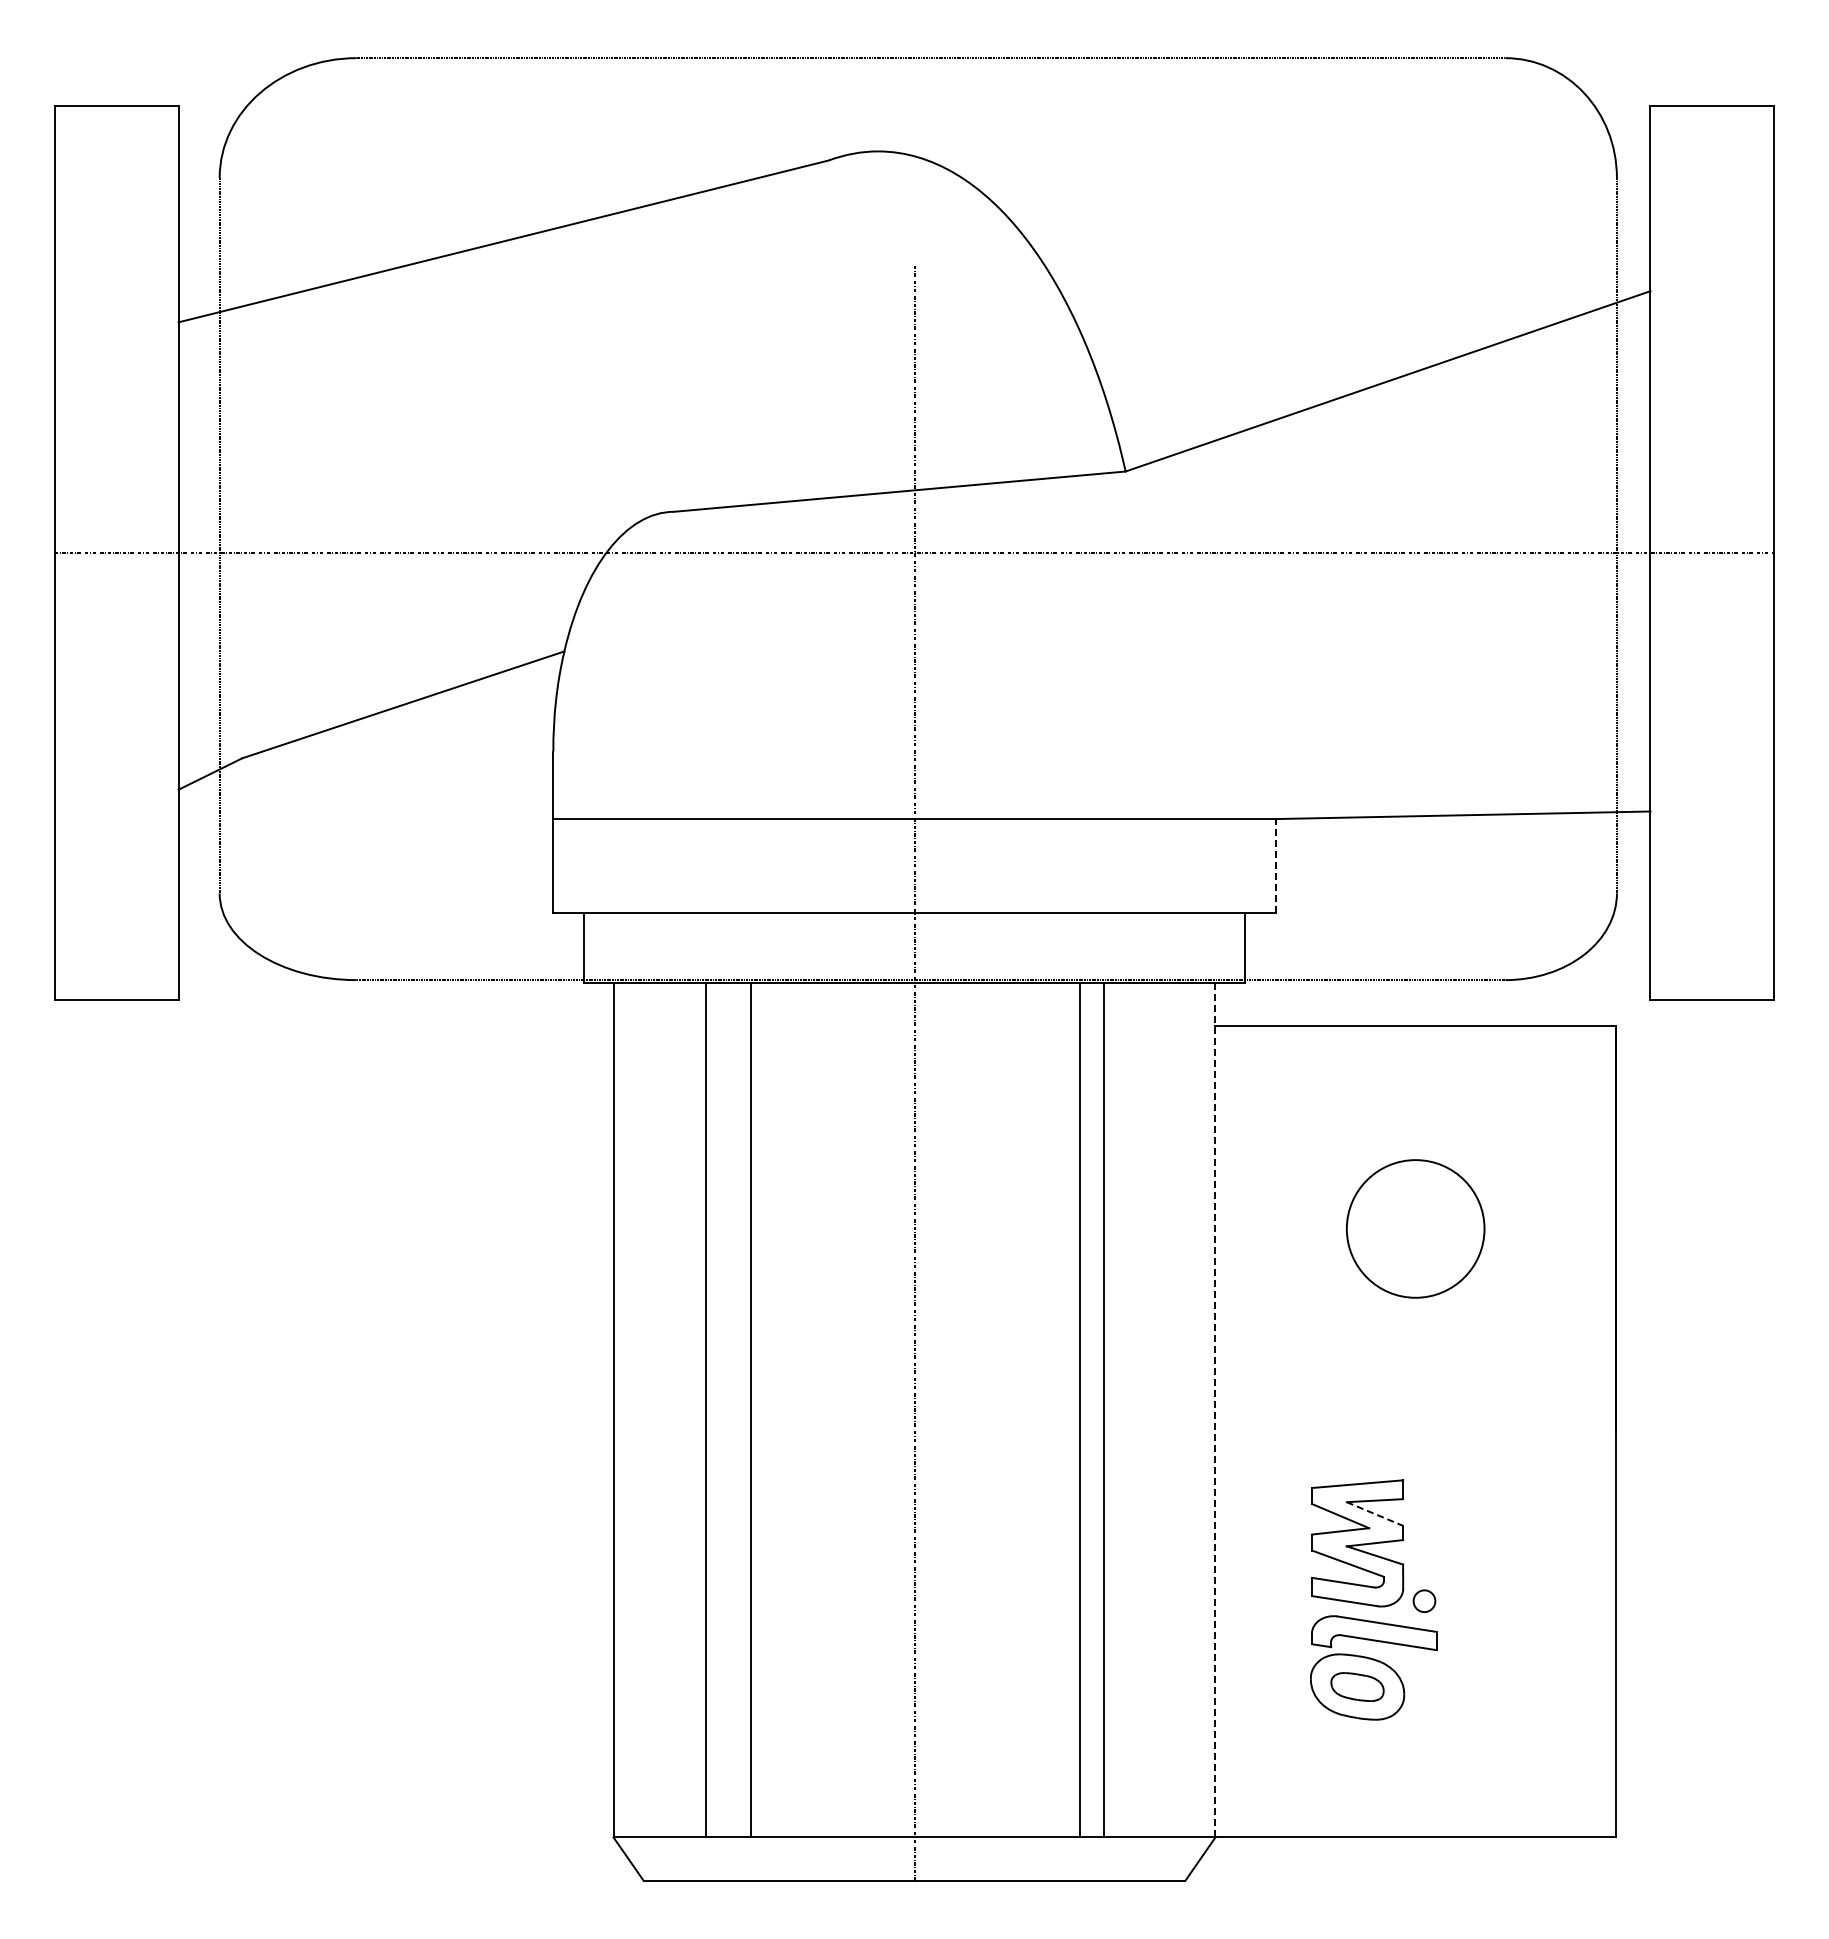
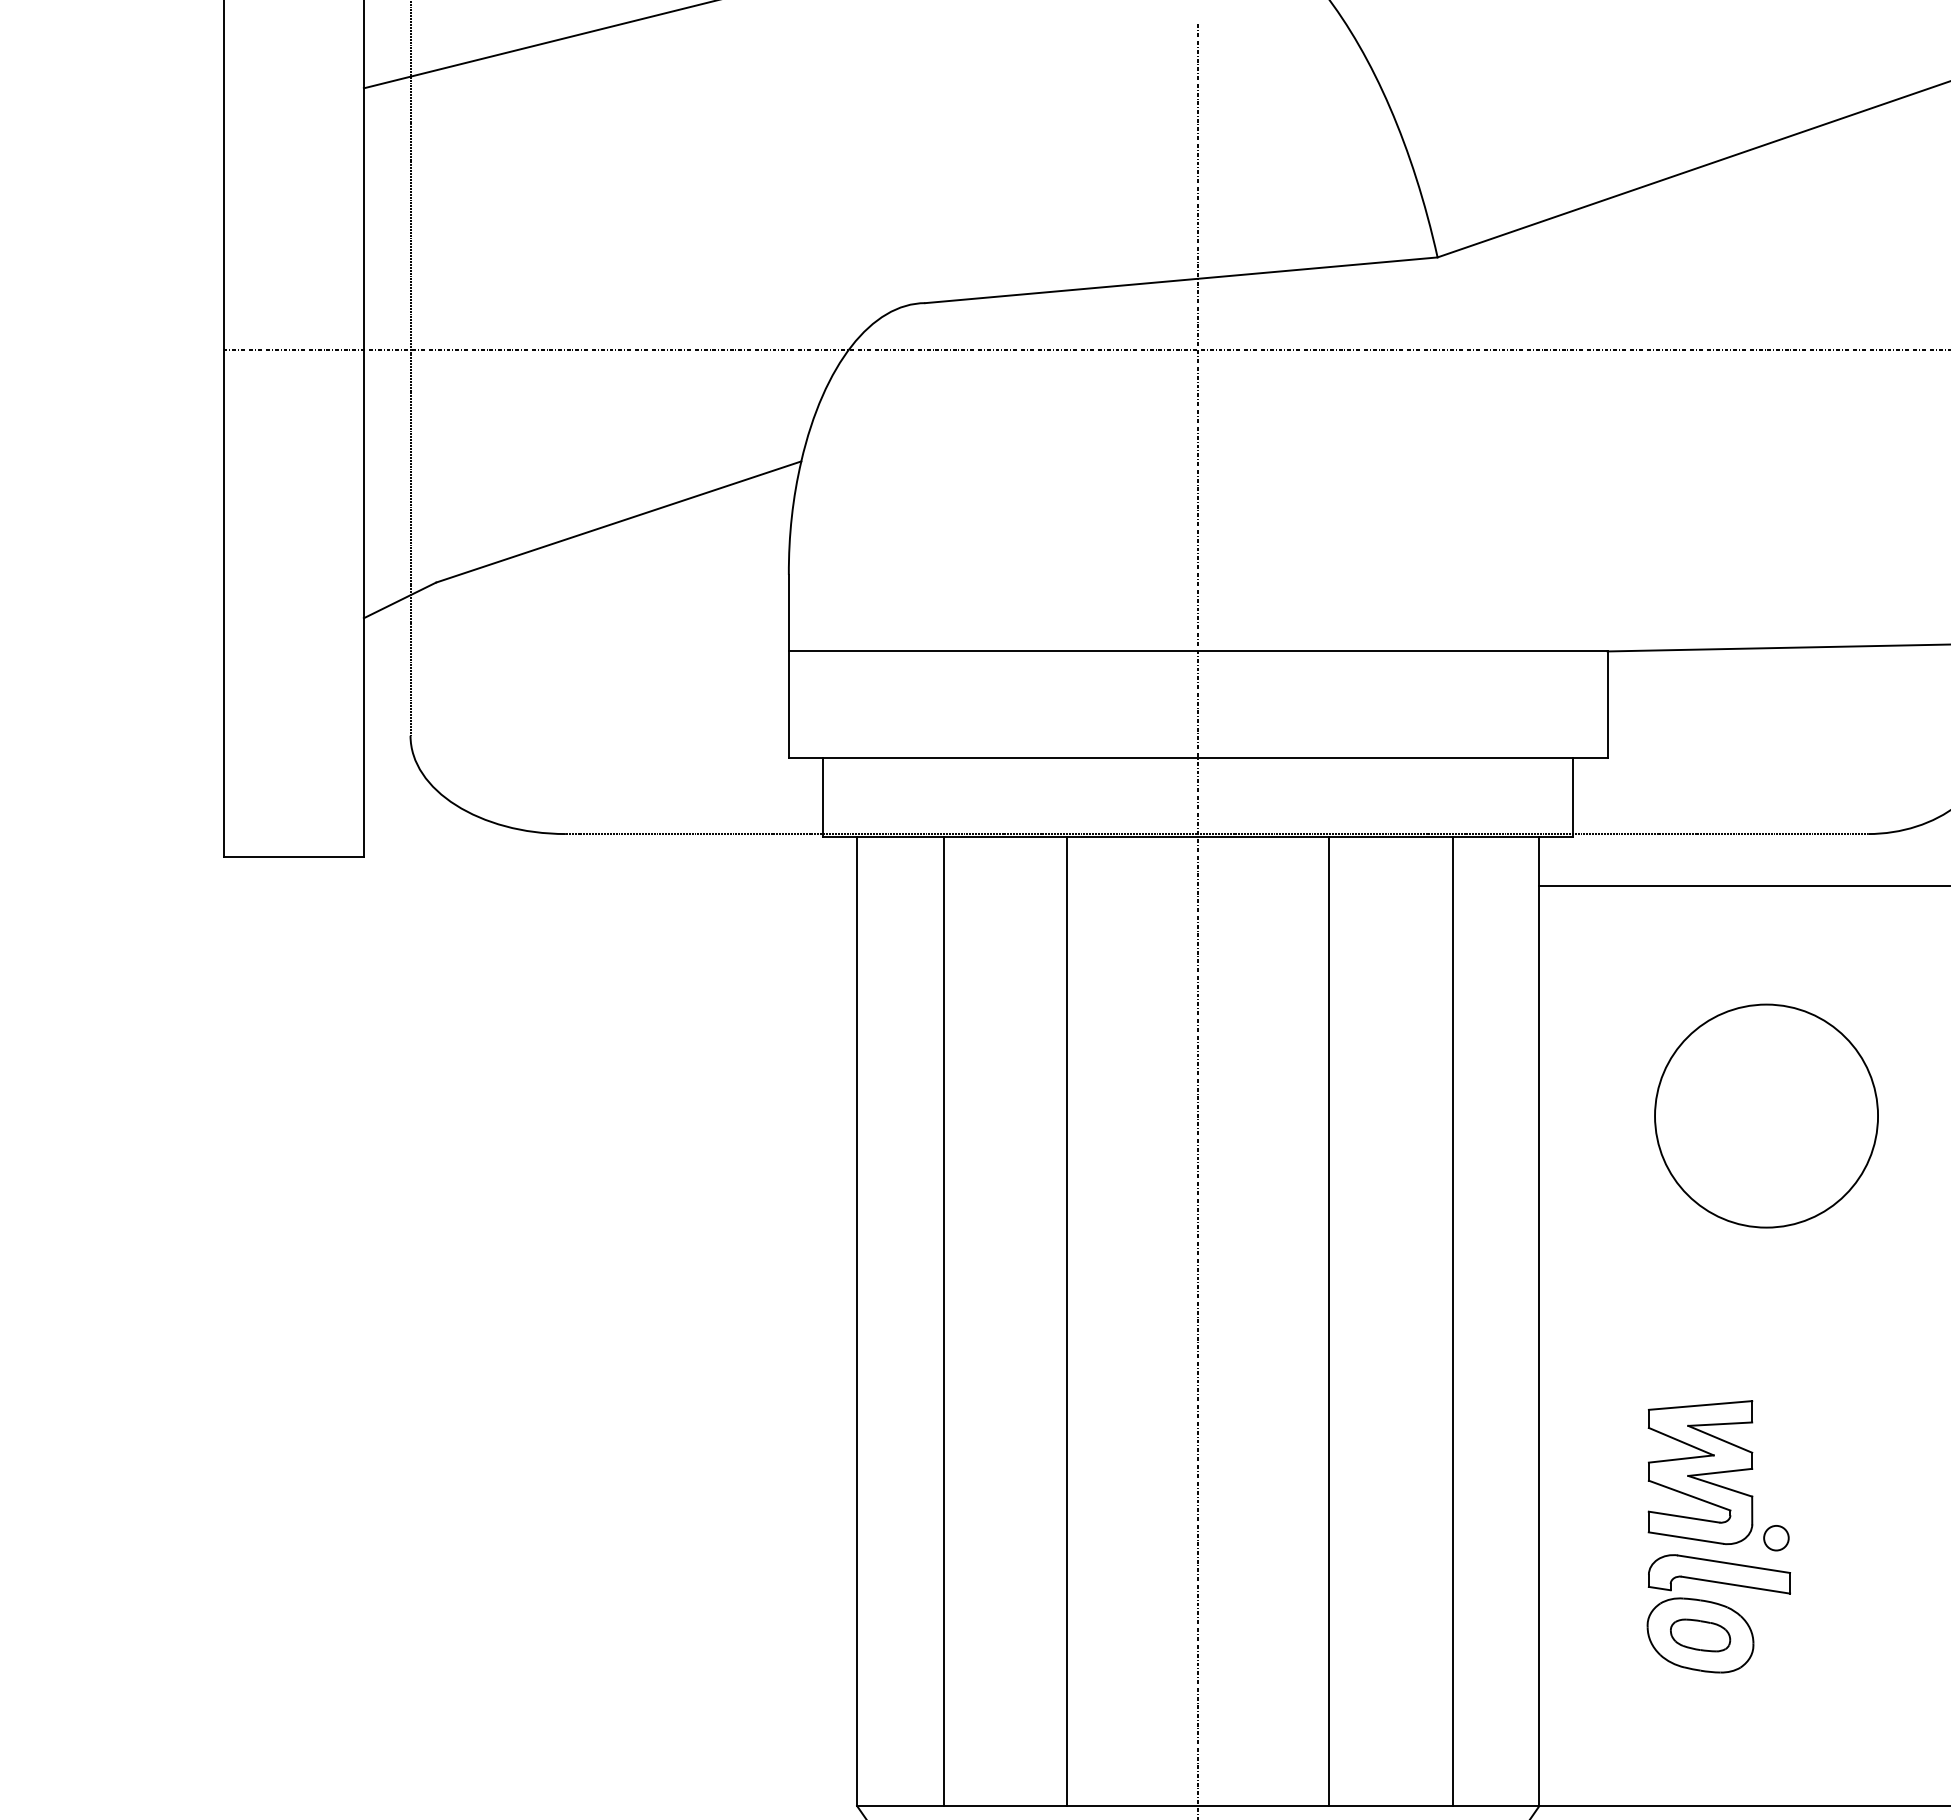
line: (1275, 865) -> (1607, 704), dashed -> solid
circle: (1415, 1228) -> (1766, 1115), size x1.43
line: (705, 1409) -> (1066, 1320), moved
line: (751, 1409) -> (944, 1320), moved
line: (1079, 1409) -> (1452, 1320), moved
line: (1104, 1409) -> (1329, 1320), moved
line: (1215, 1410) -> (1539, 1321), dashed -> solid
line: (1374, 1514) -> (1719, 1439), dashed -> solid

